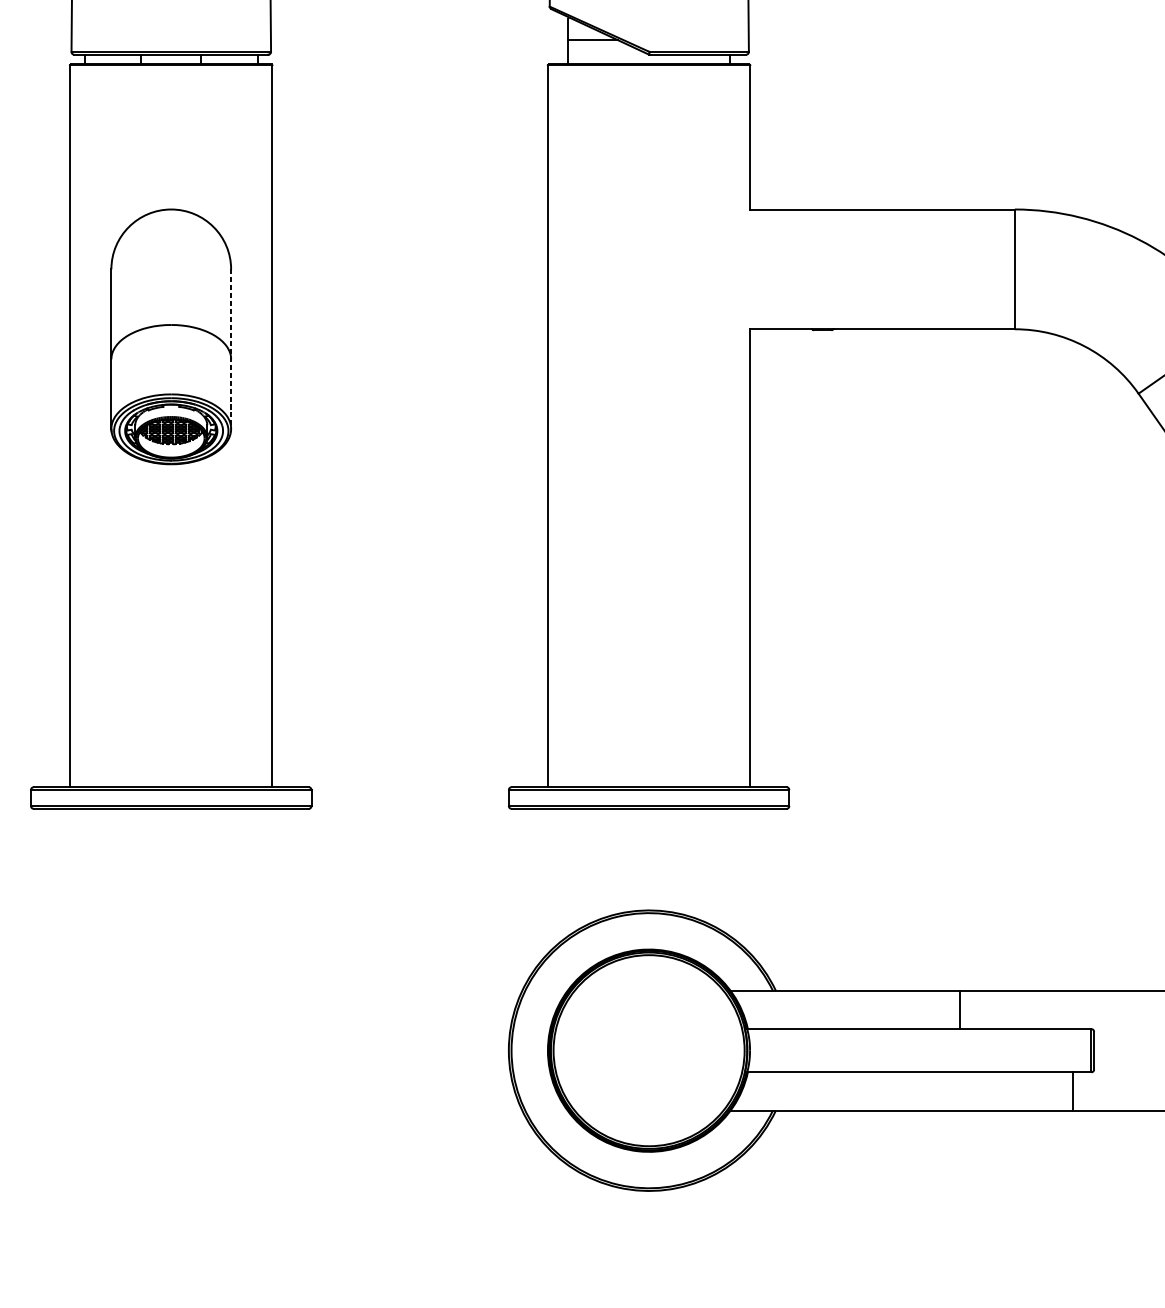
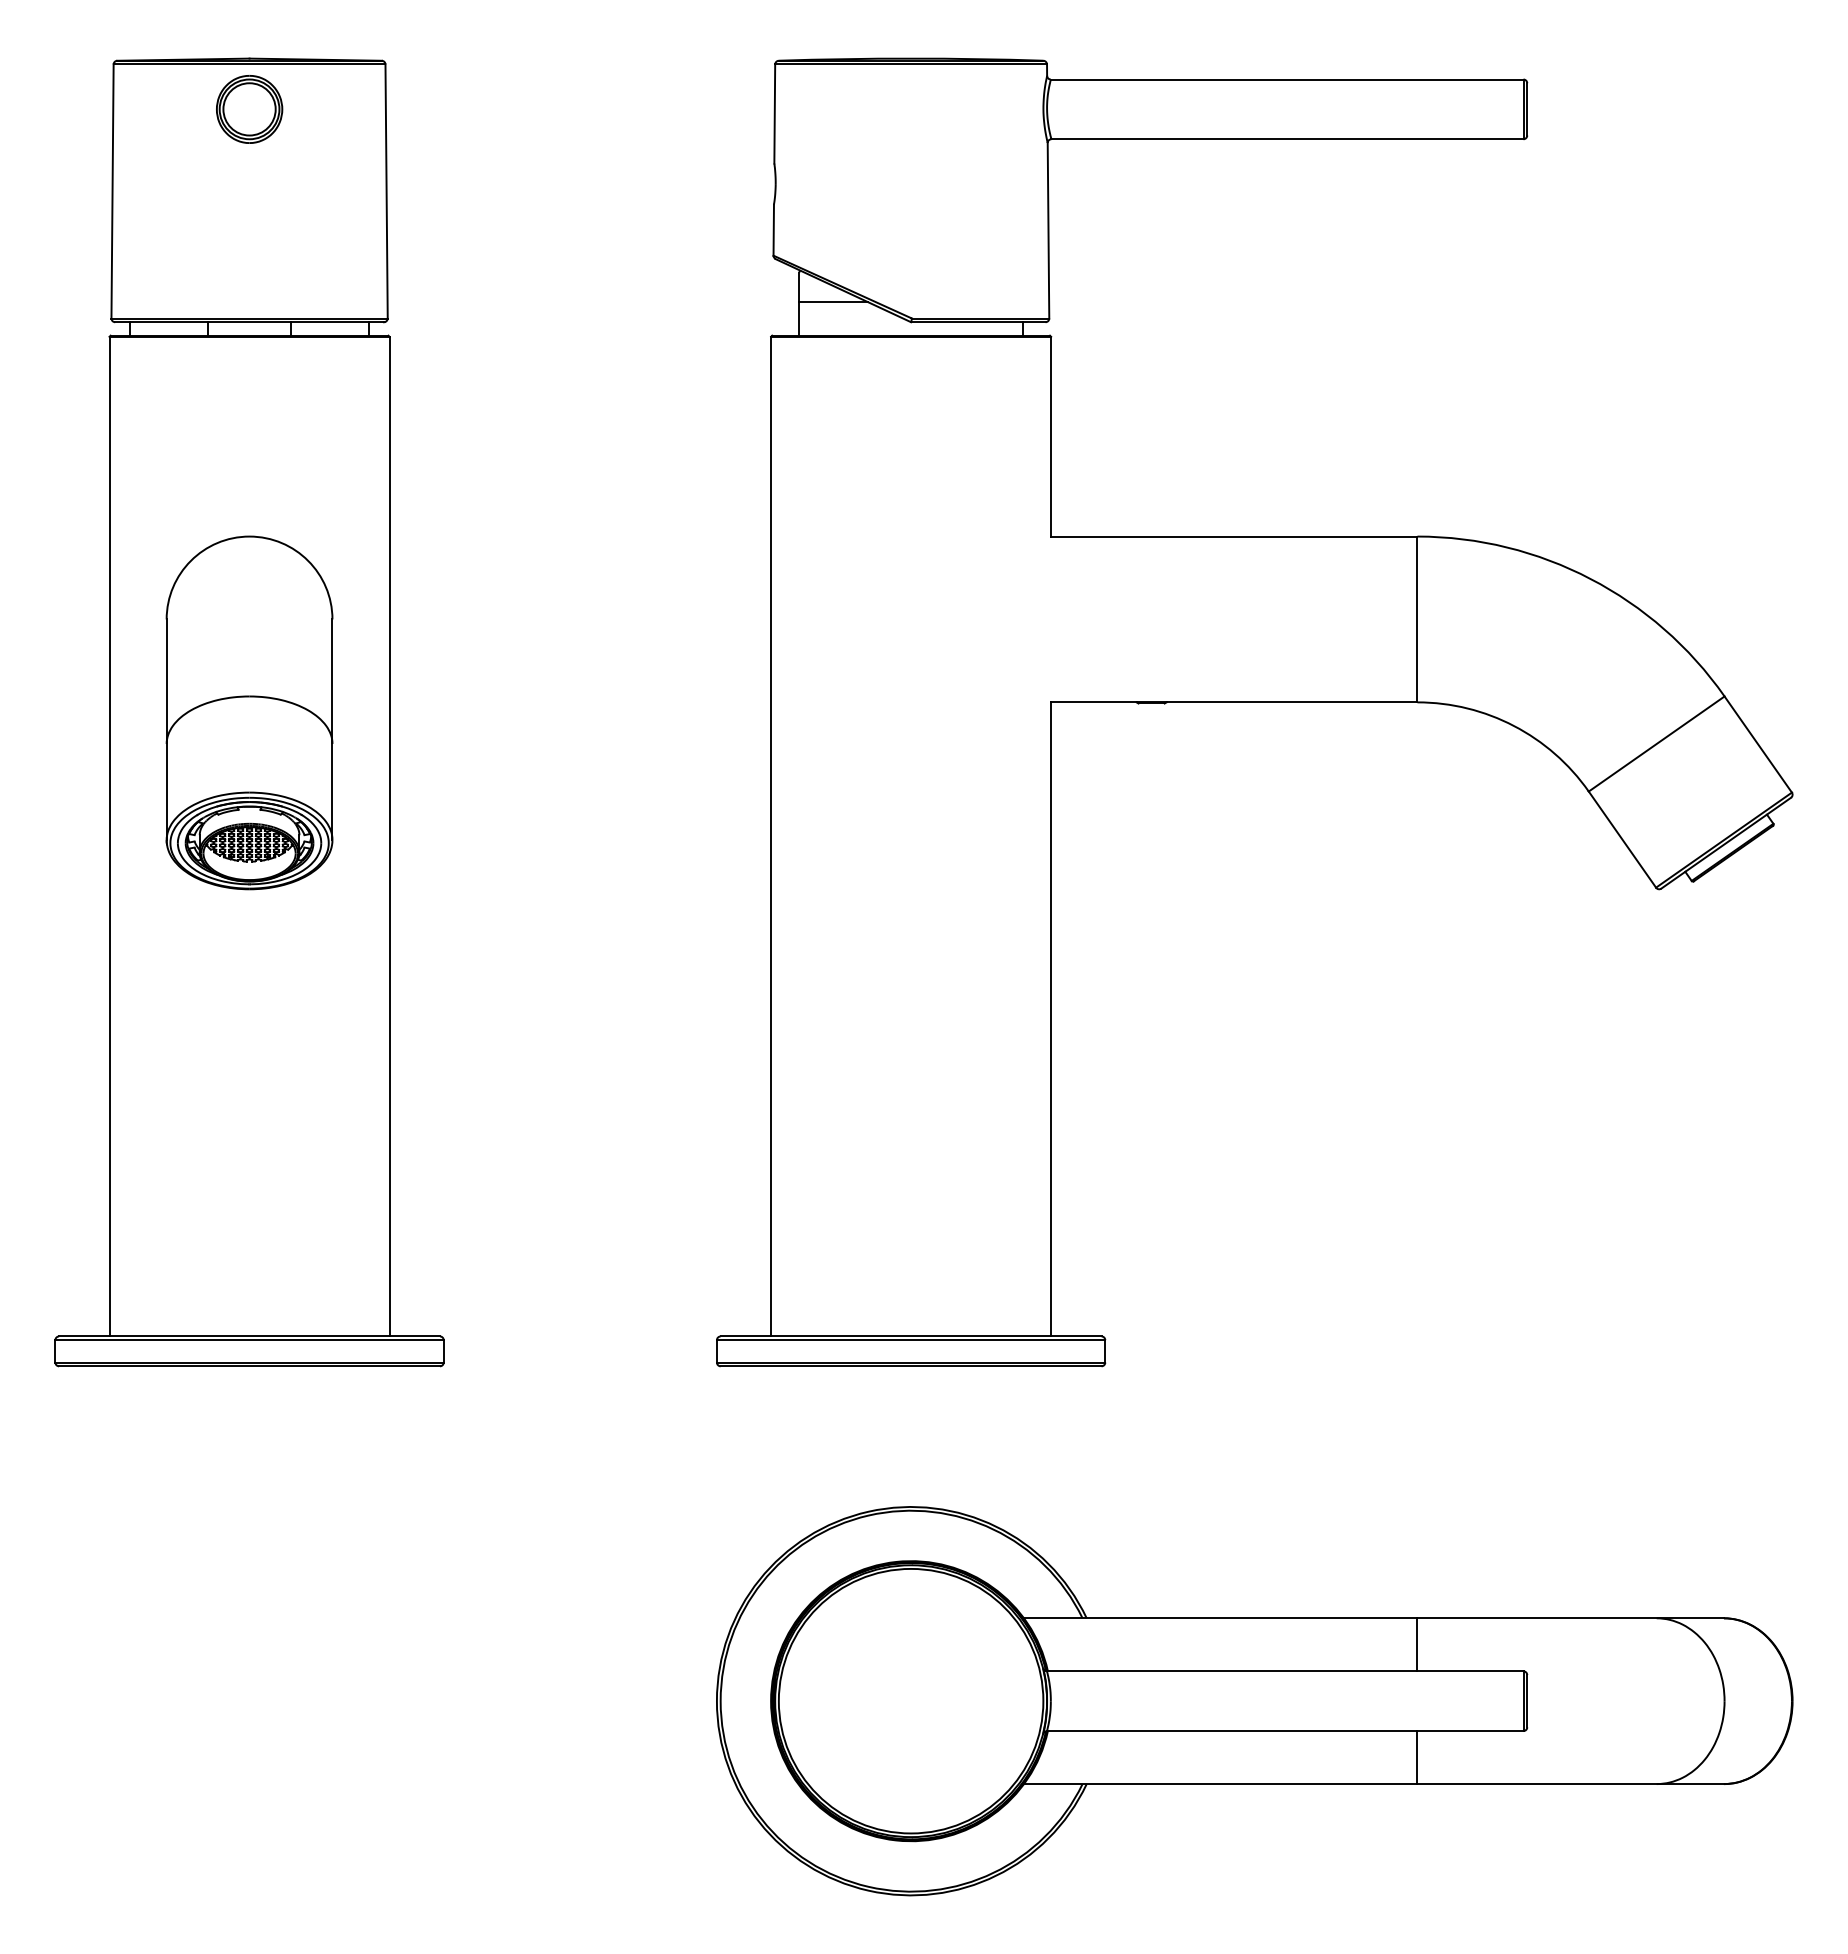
line: (231, 349) -> (332, 730), dashed -> solid
line: (959, 1009) -> (1417, 1644), moved
line: (1072, 1091) -> (1417, 1757), moved

